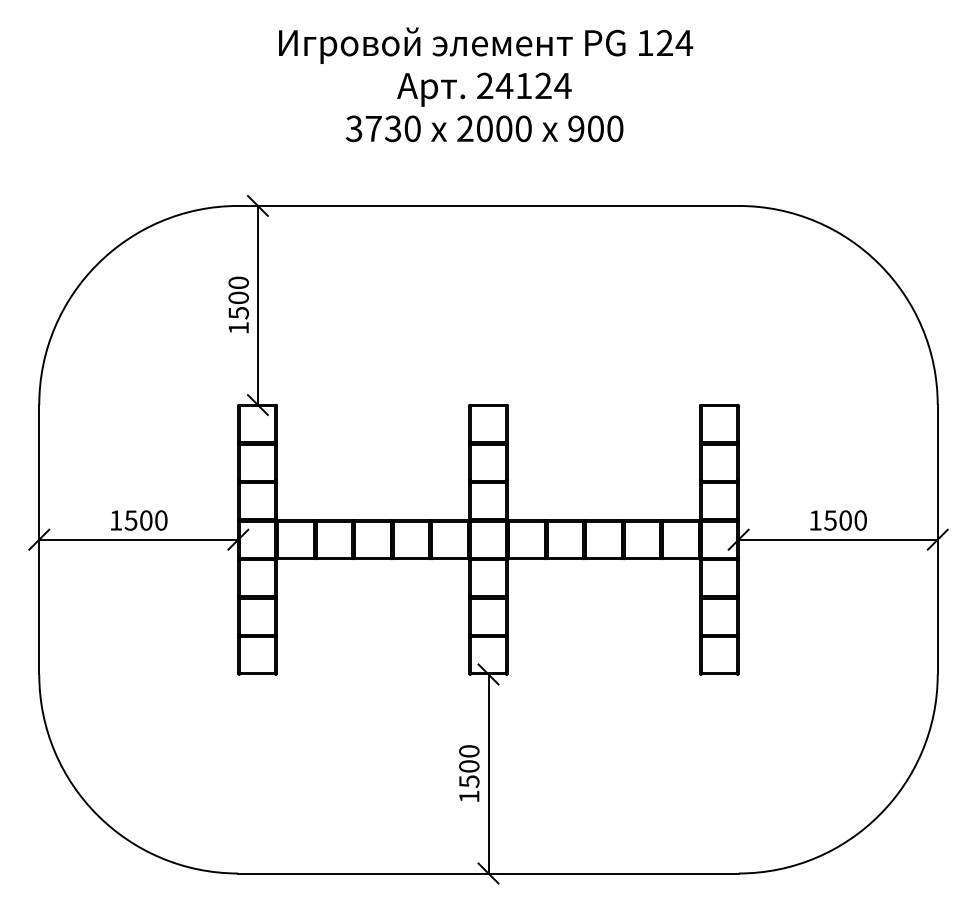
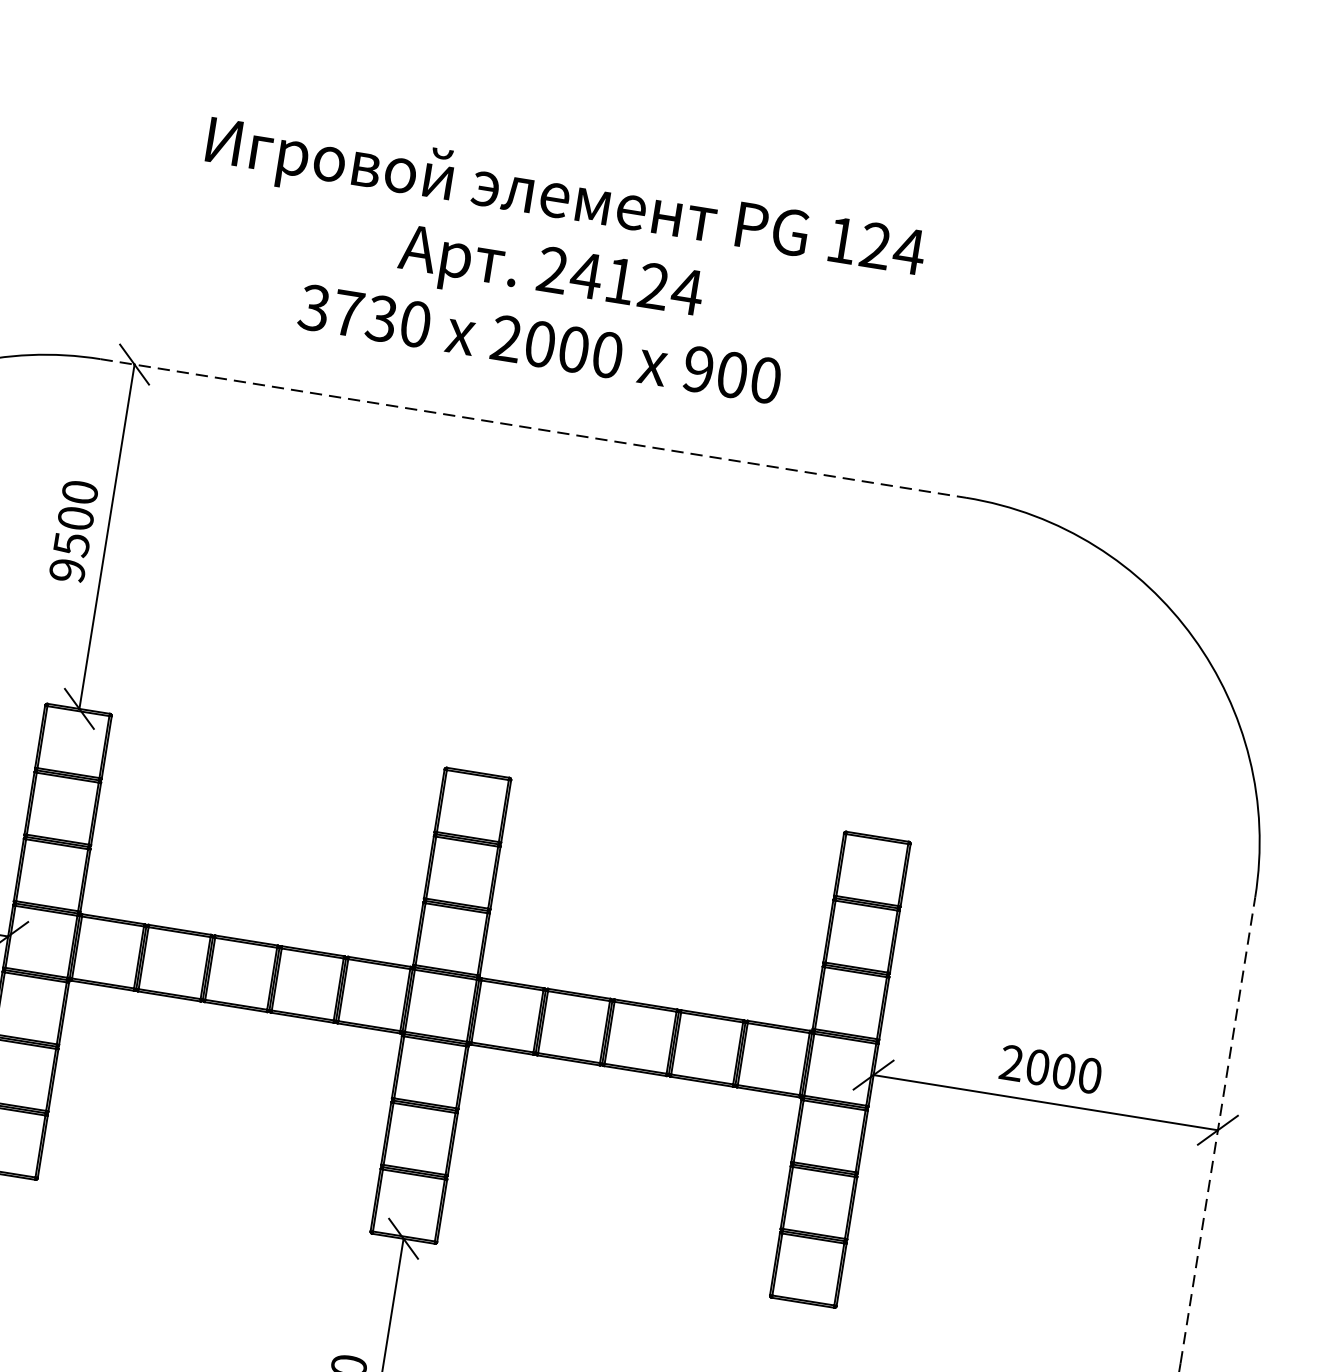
text: (486, 84) -> (555, 268), moved
line: (488, 205) -> (533, 427), solid -> dashed
text: (238, 328) -> (67, 571), 1500 -> 9500
text: (822, 520) -> (1023, 1065), 1500 -> 2000
line: (937, 539) -> (1217, 1129), solid -> dashed

